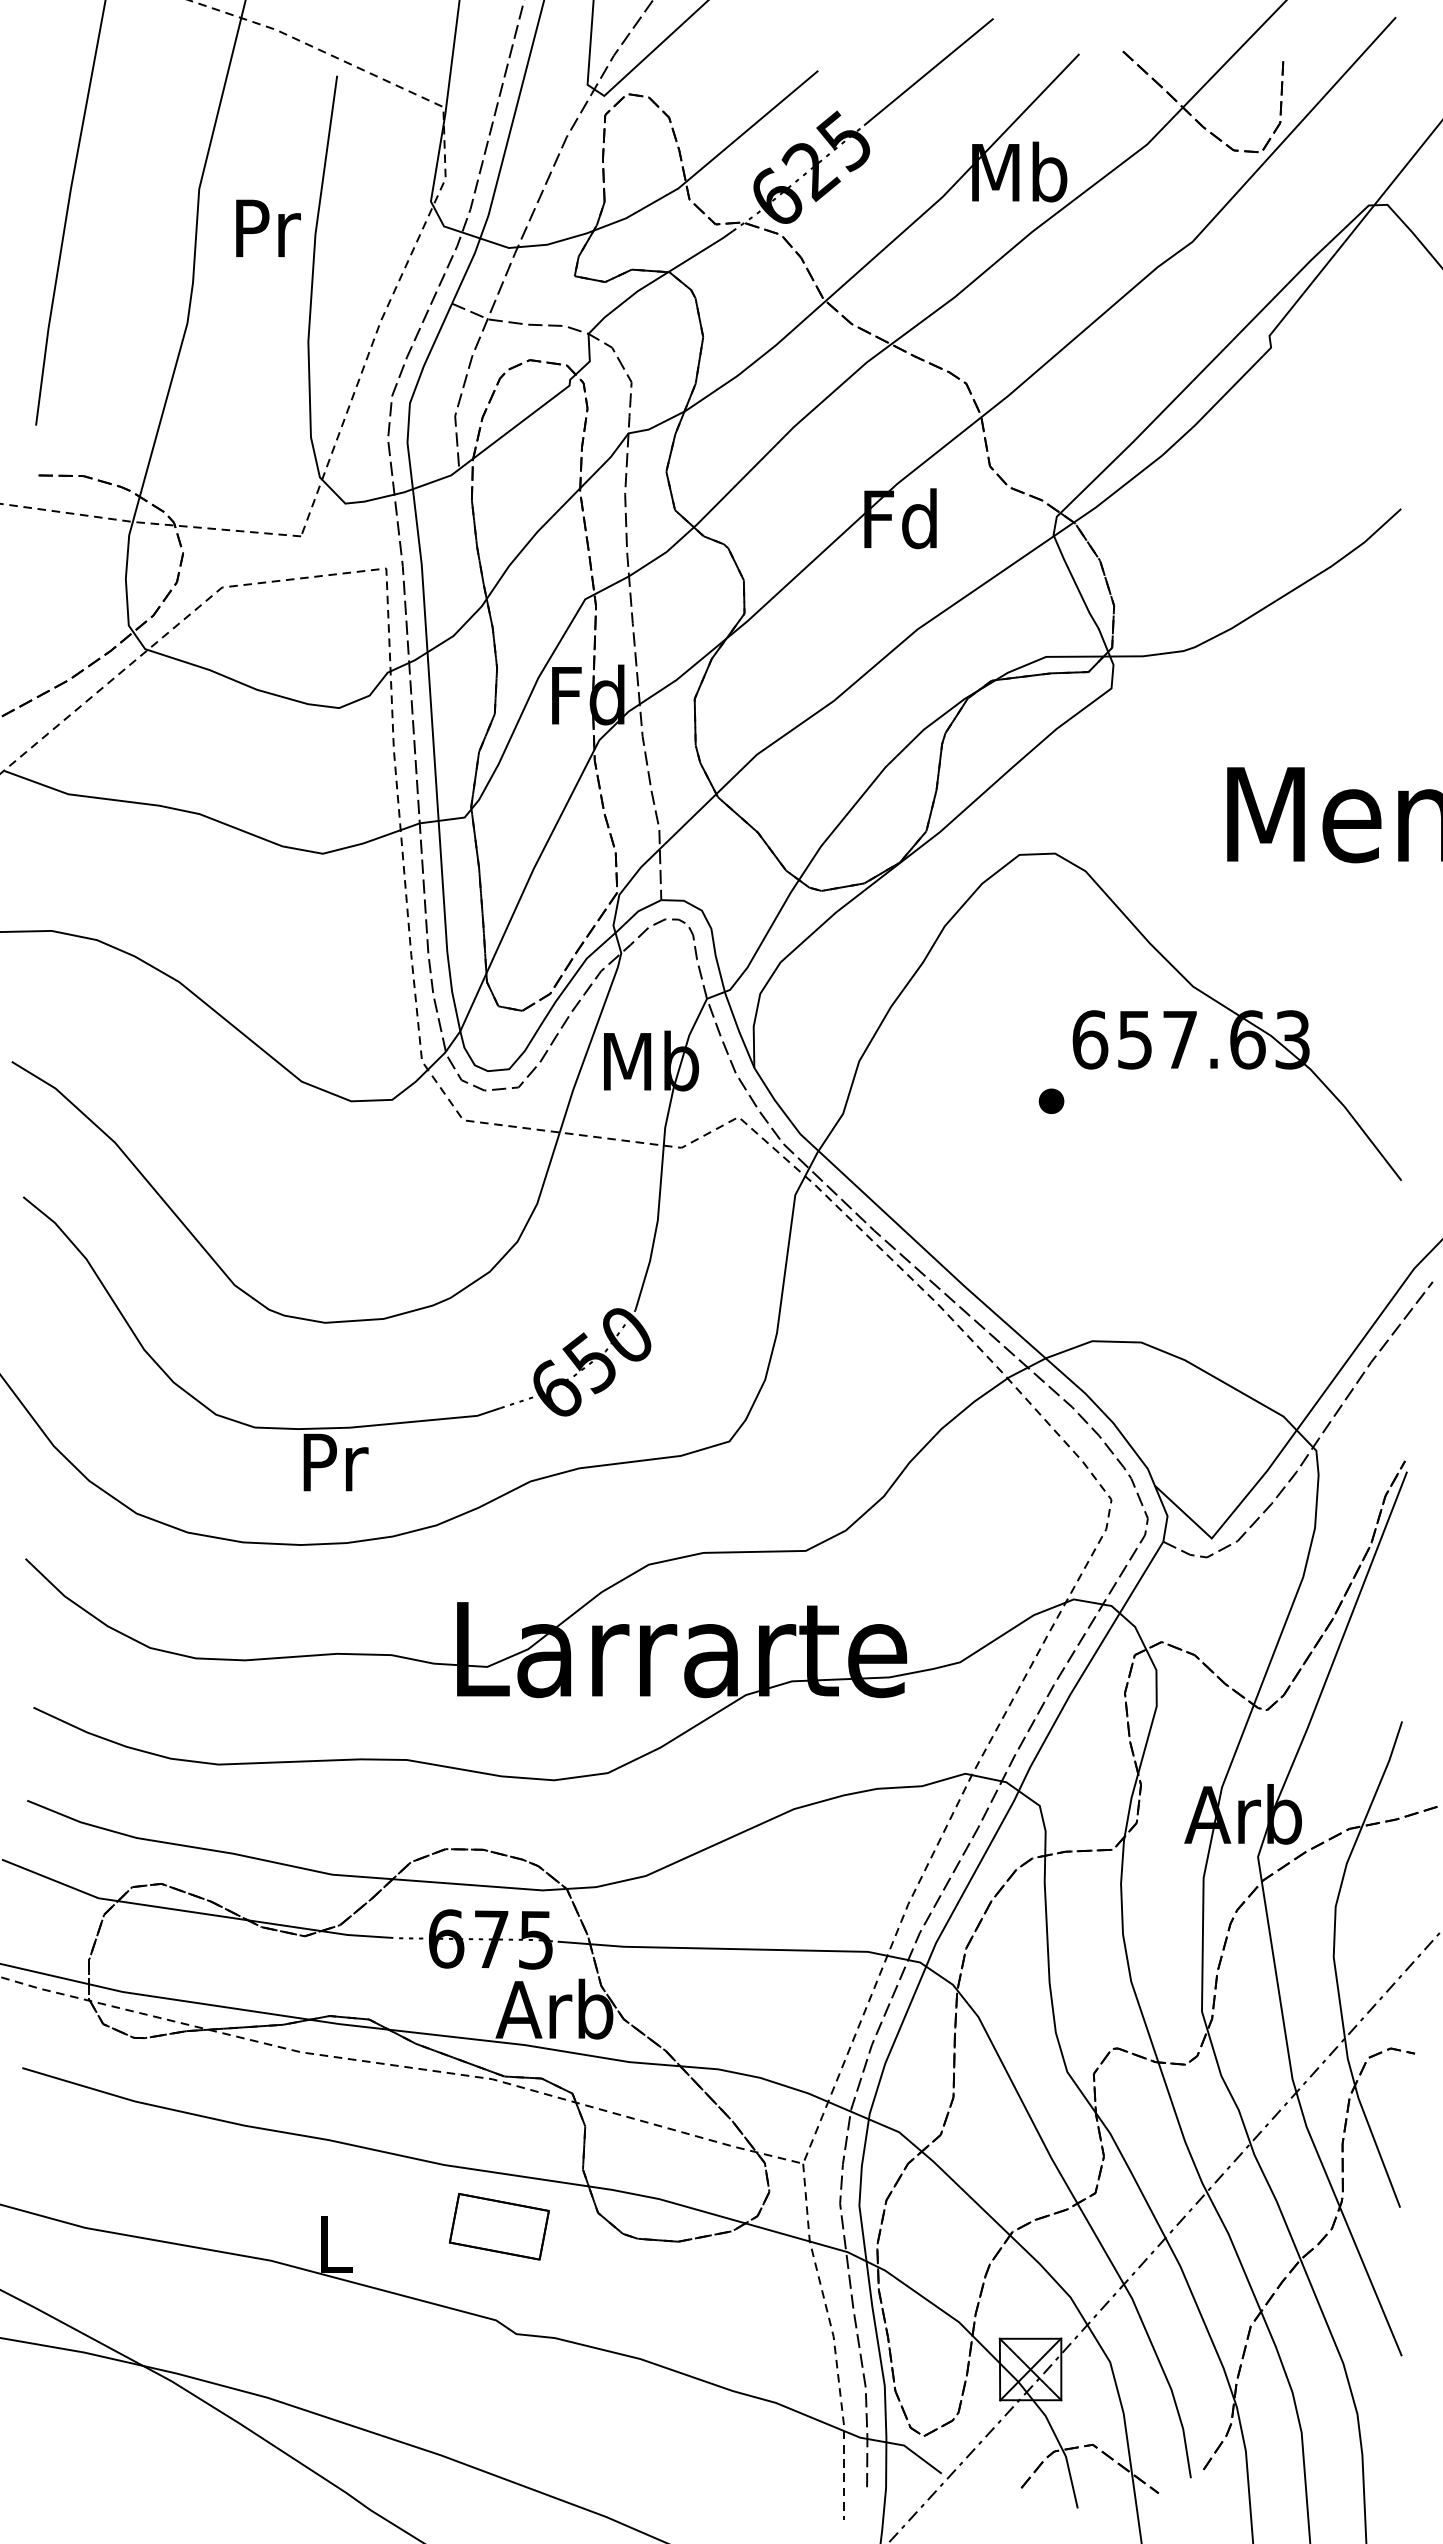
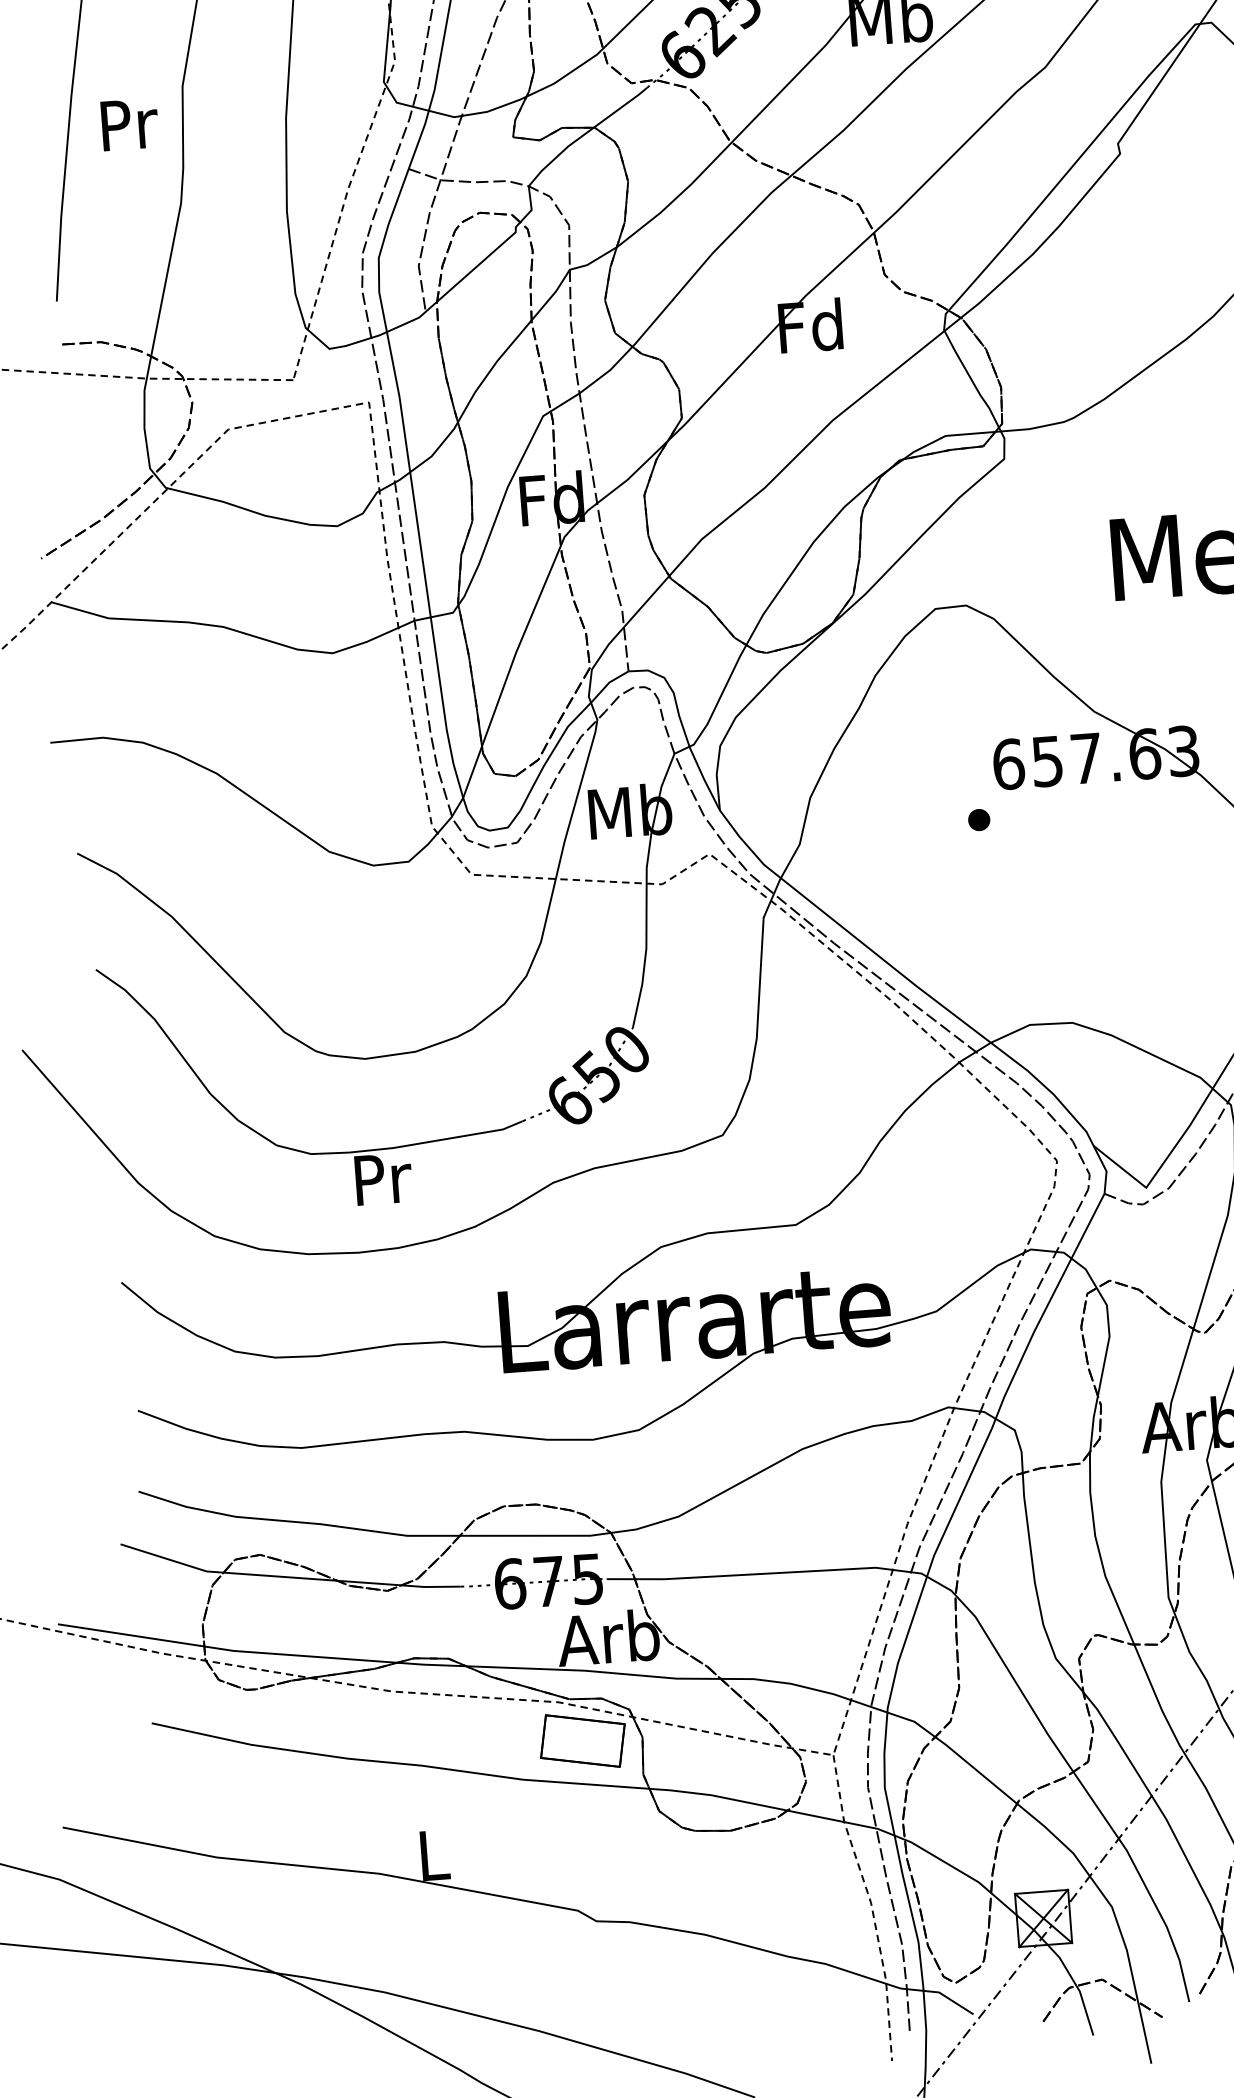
text: (268, 227) -> (129, 123), moved
part: (498, 2226) -> (582, 1740), moved

